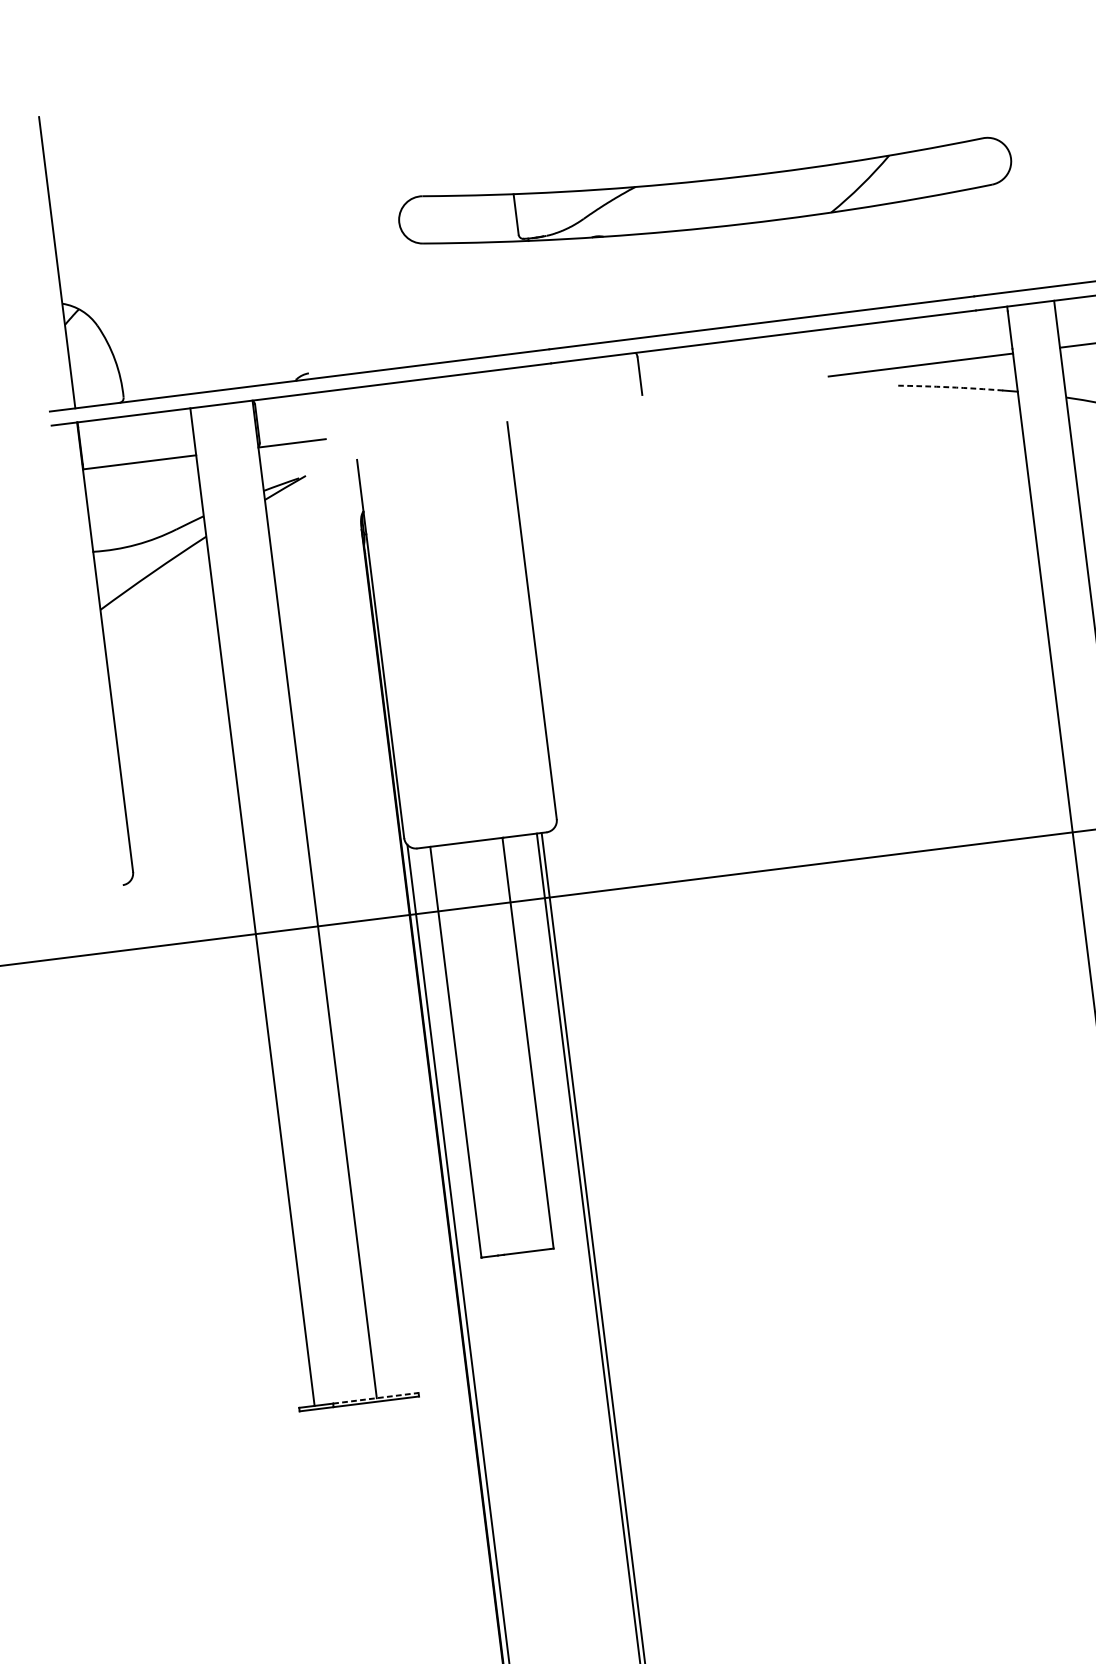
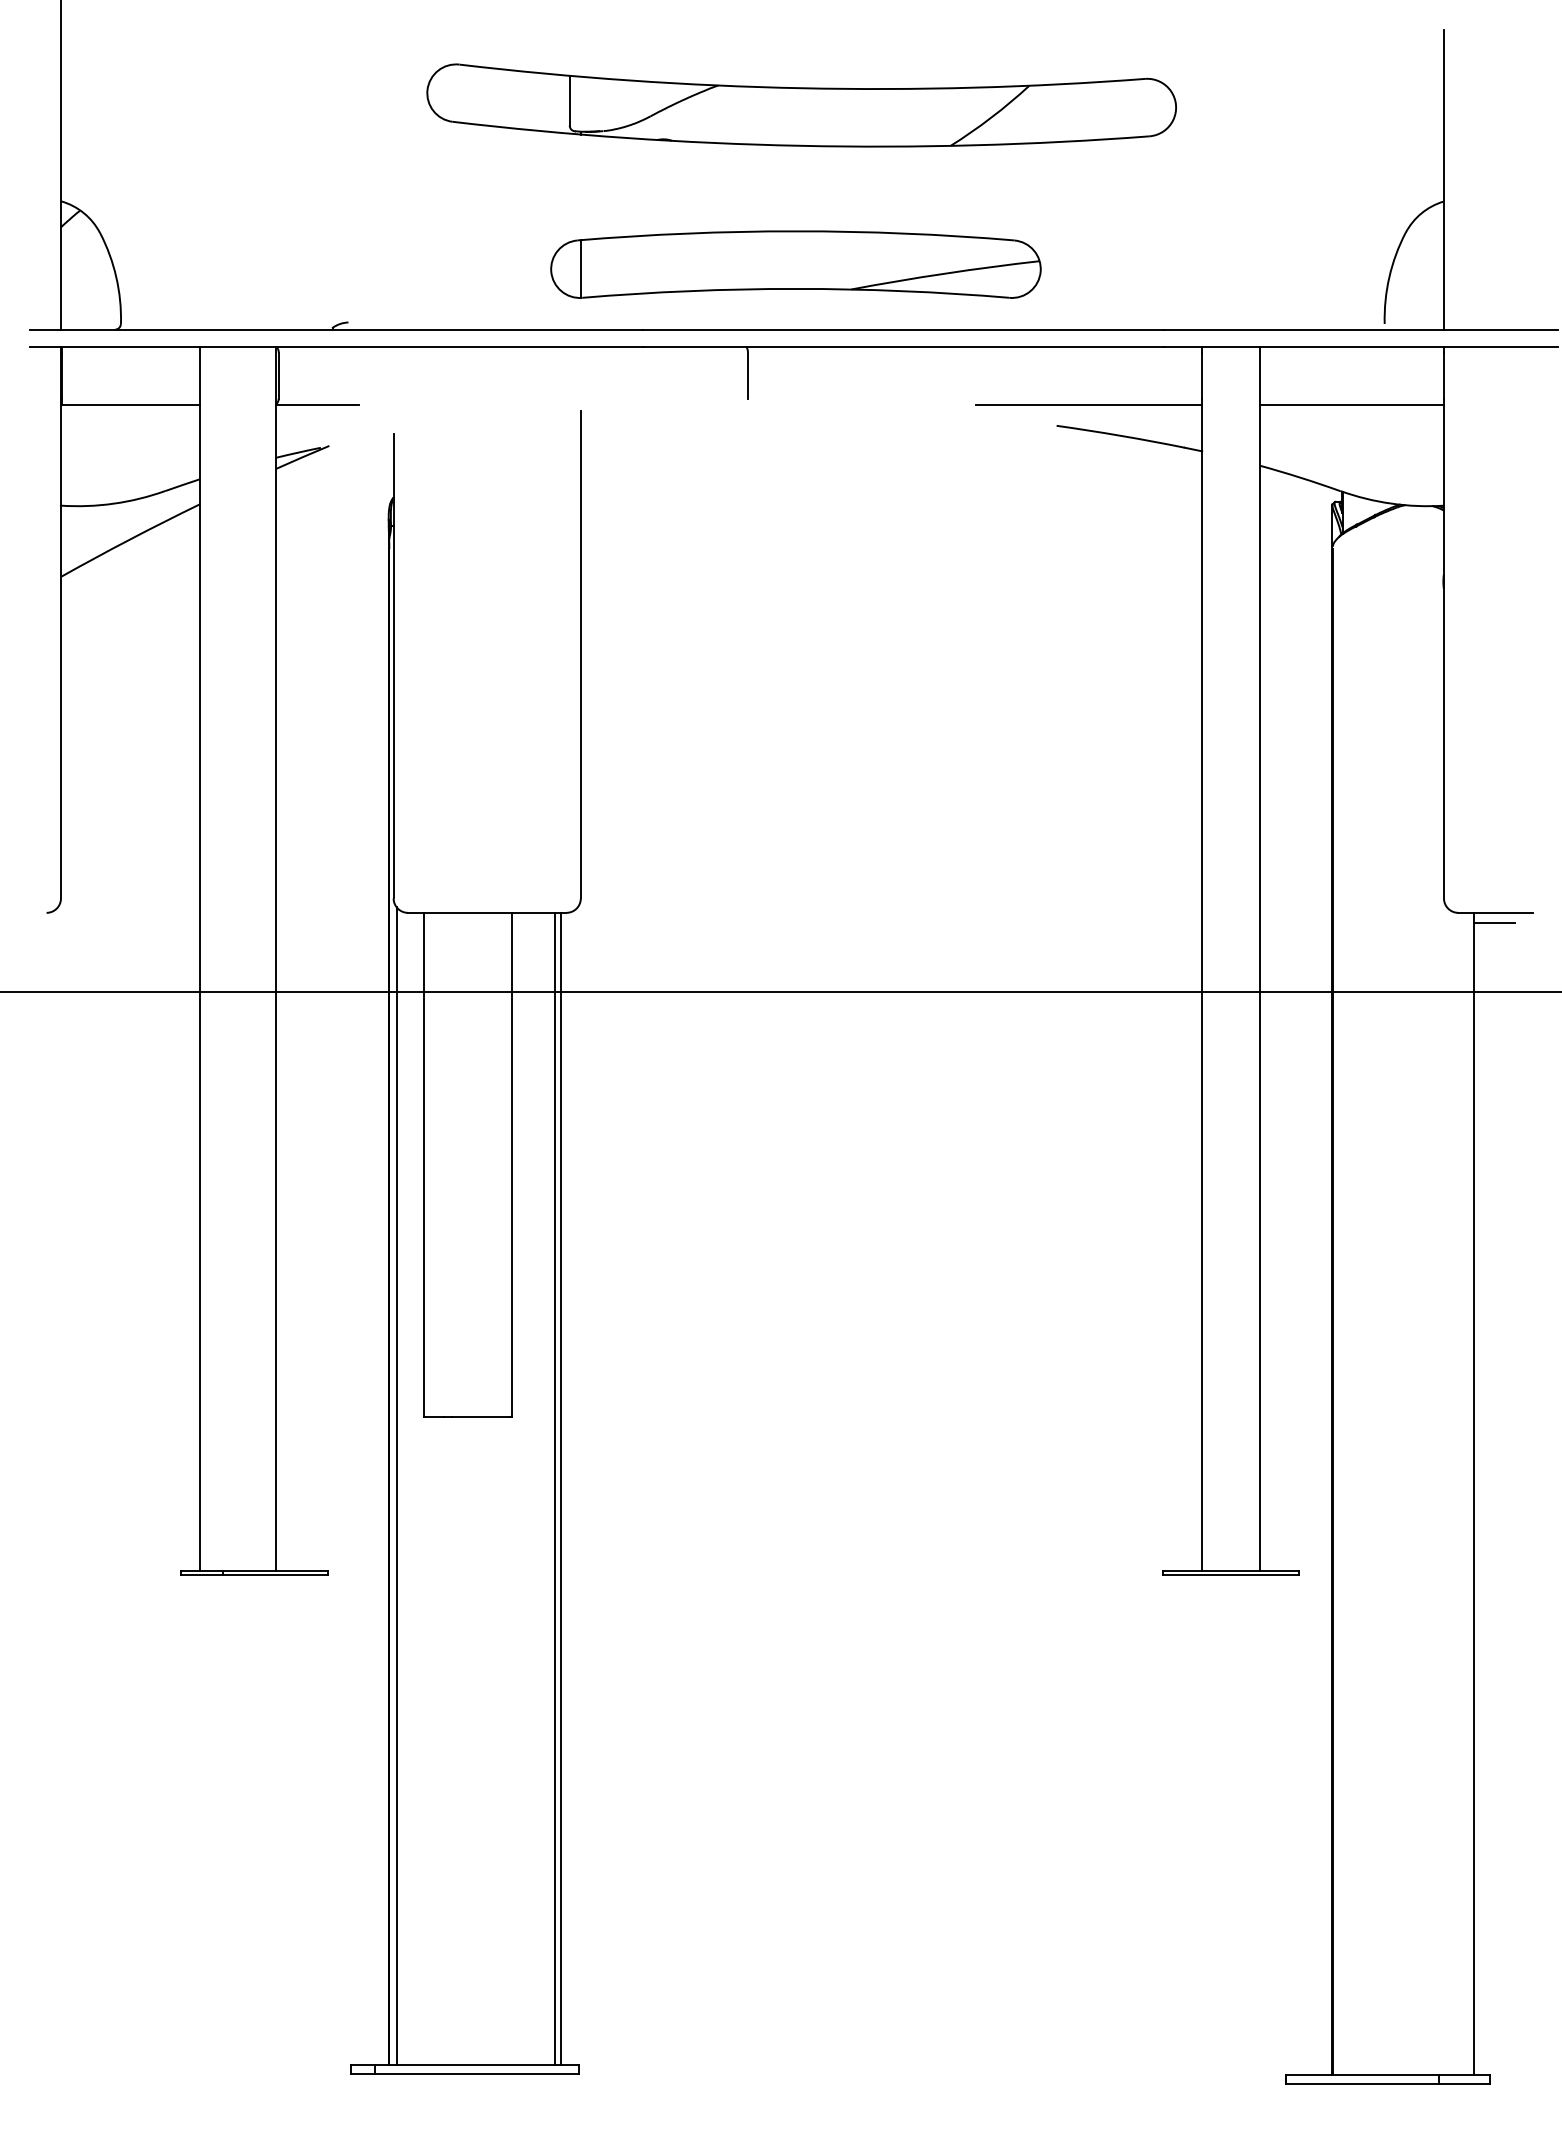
part: (705, 194) -> (801, 105), moved
part: (667, 280) -> (795, 264), added
arc: (949, 387) -> (1120, 435), dashed -> solid
line: (376, 1397) -> (275, 1570), dashed -> solid

